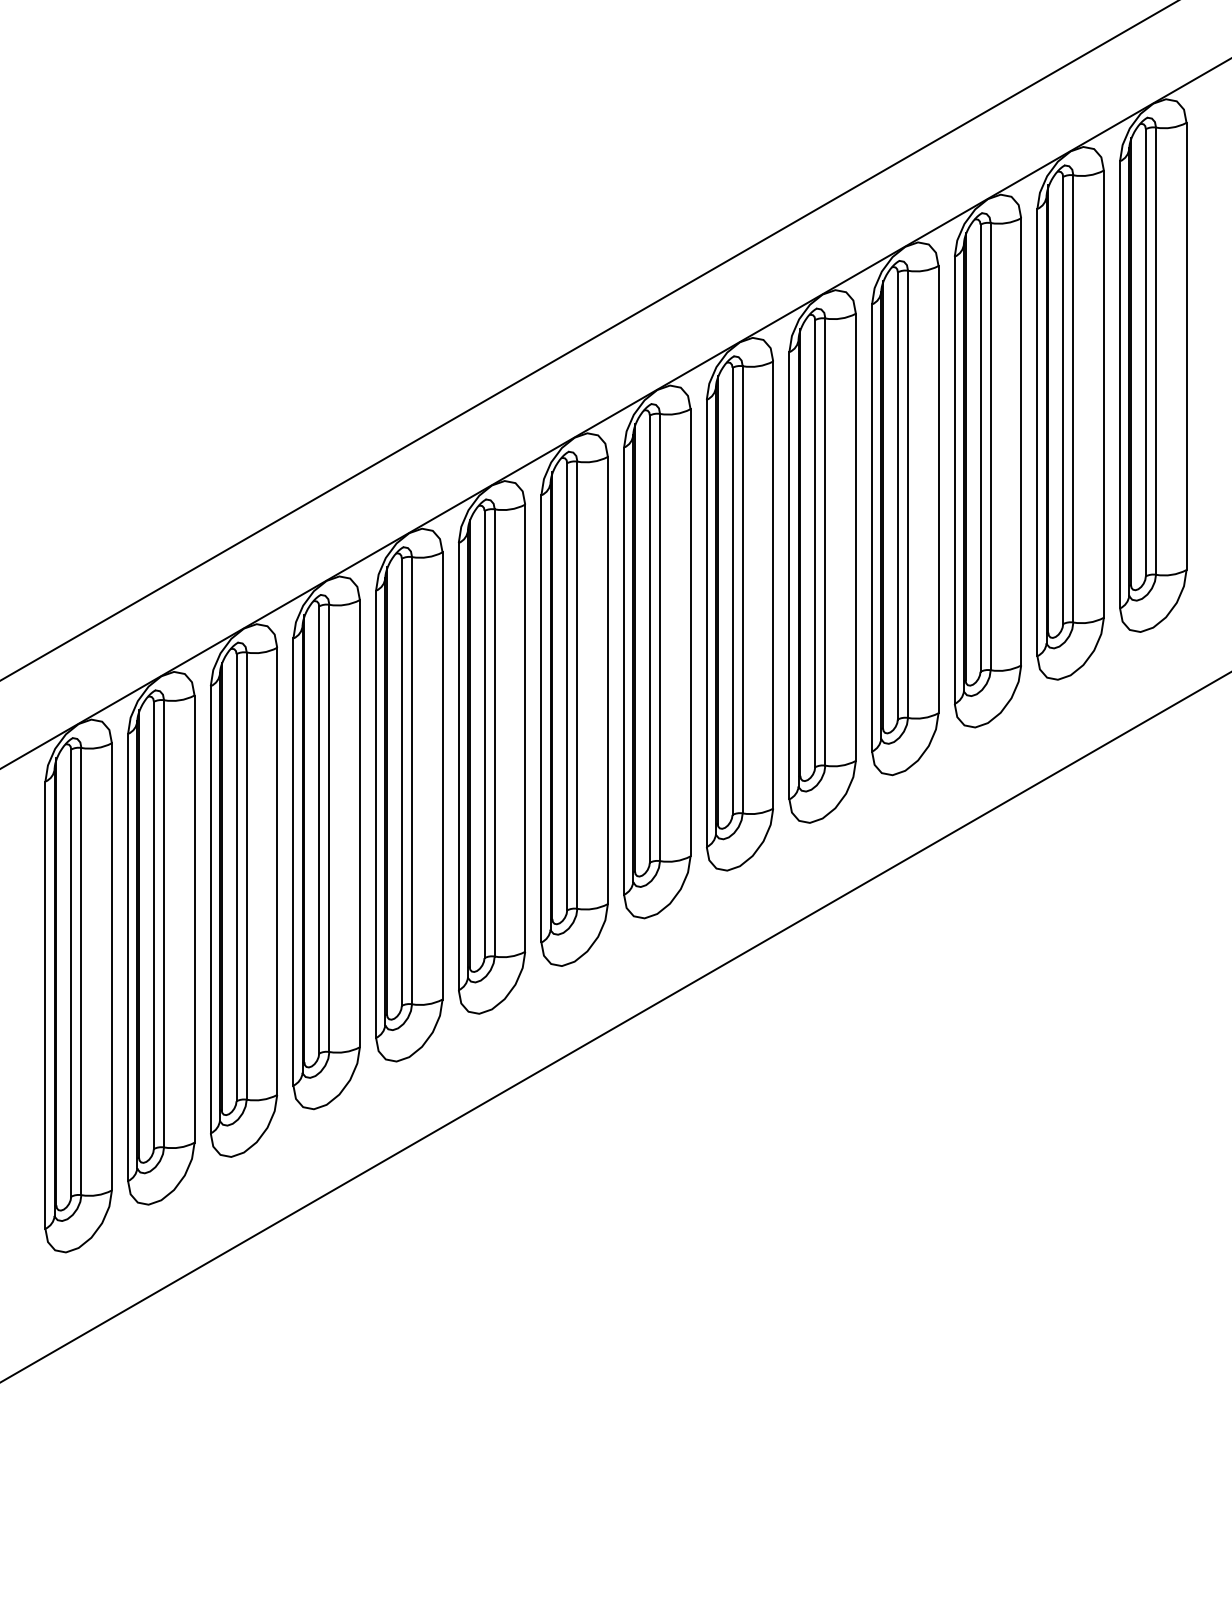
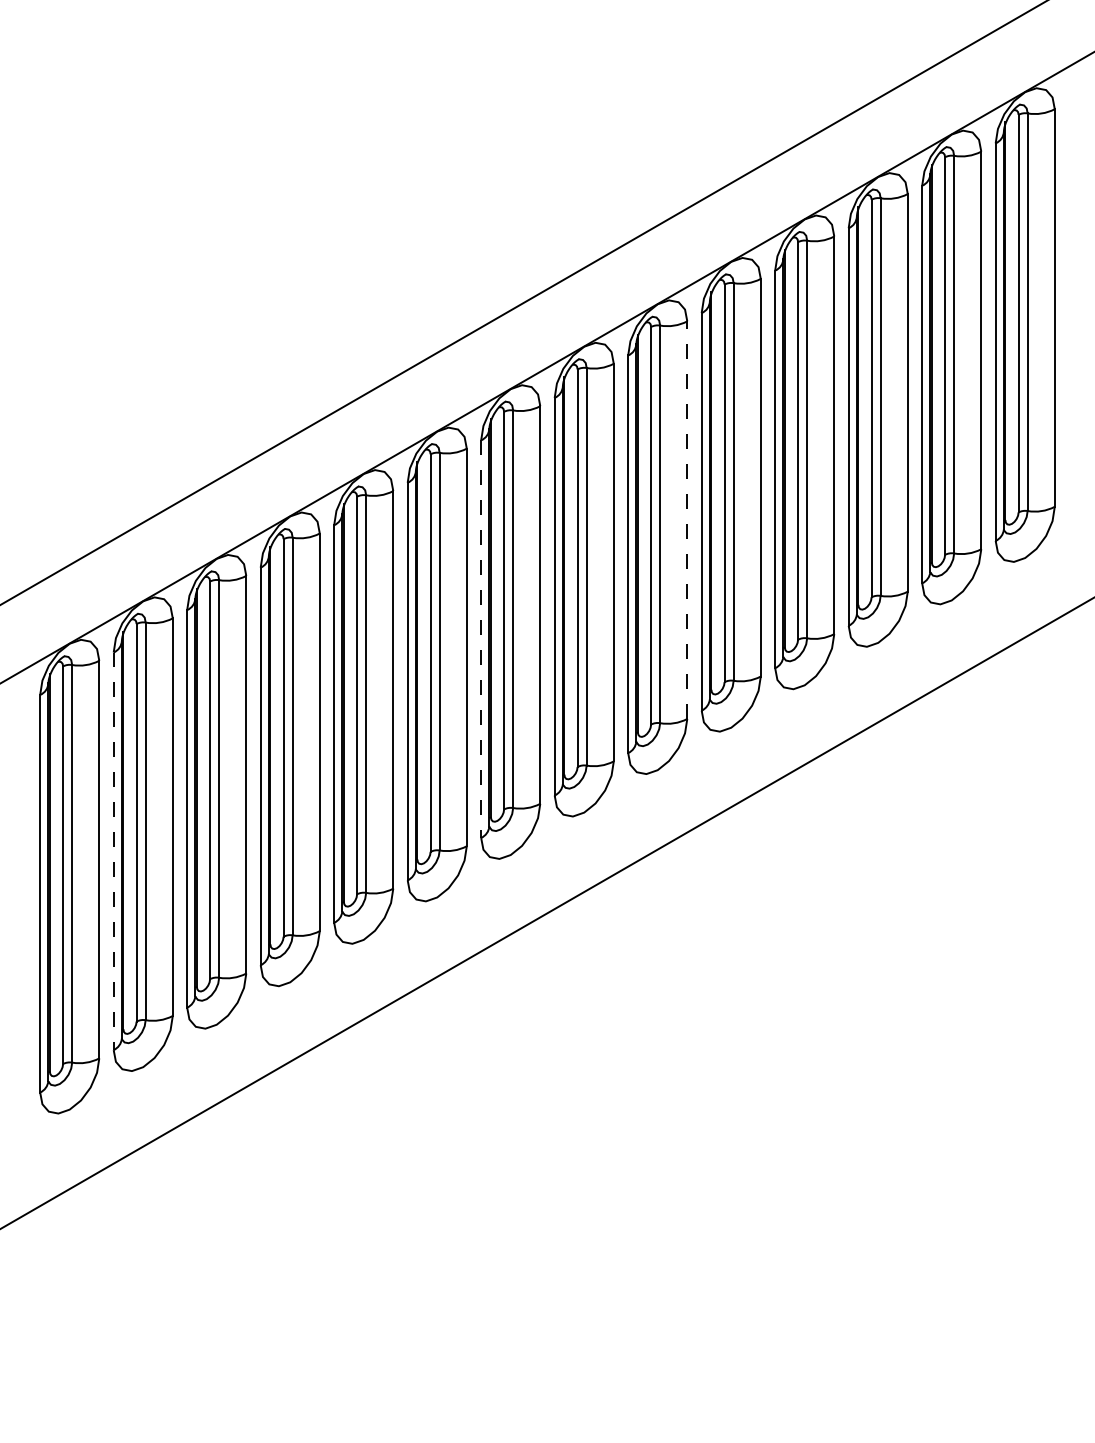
line: (773, 585) -> (687, 520), solid -> dashed
line: (541, 719) -> (481, 639), solid -> dashed
line: (127, 957) -> (113, 851), solid -> dashed

